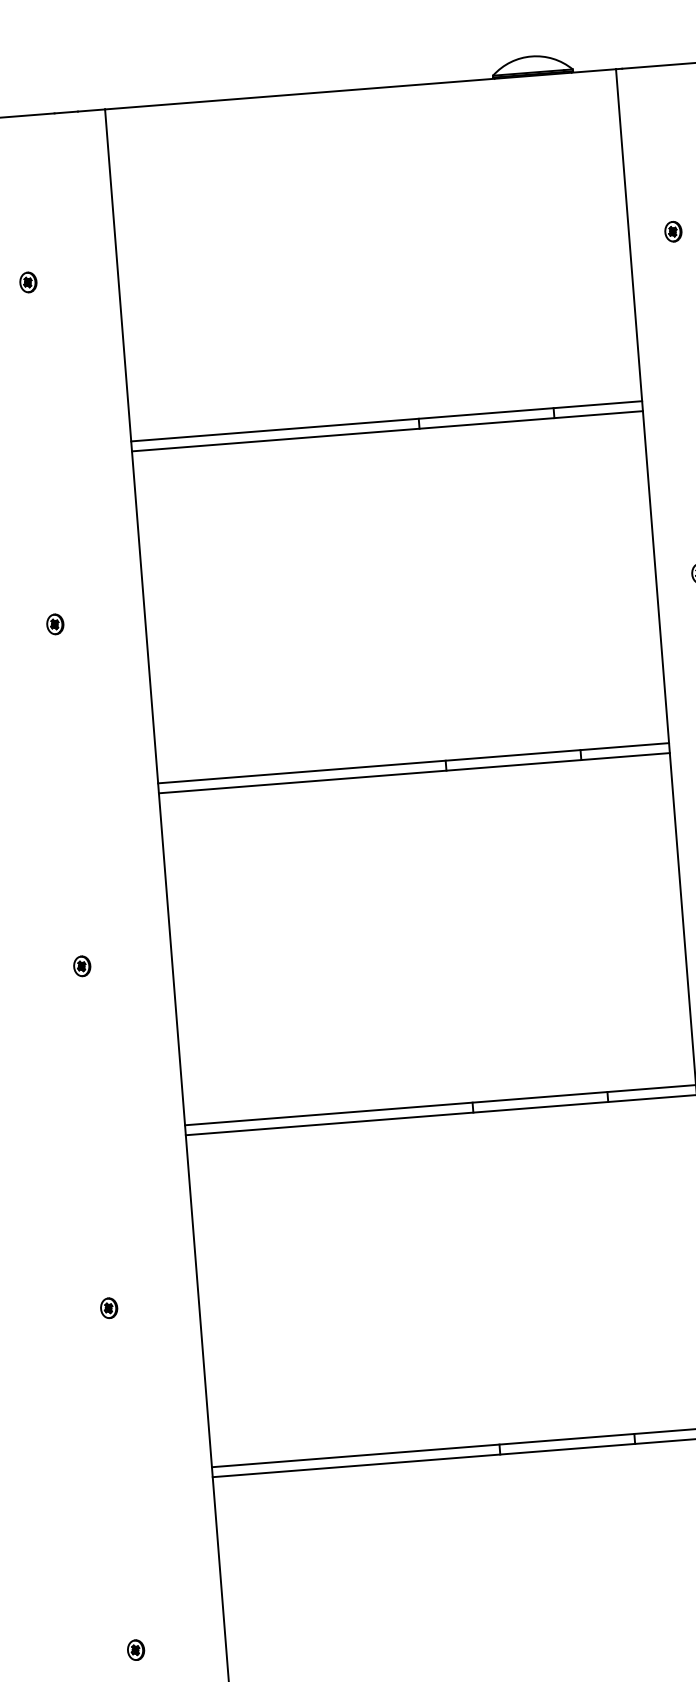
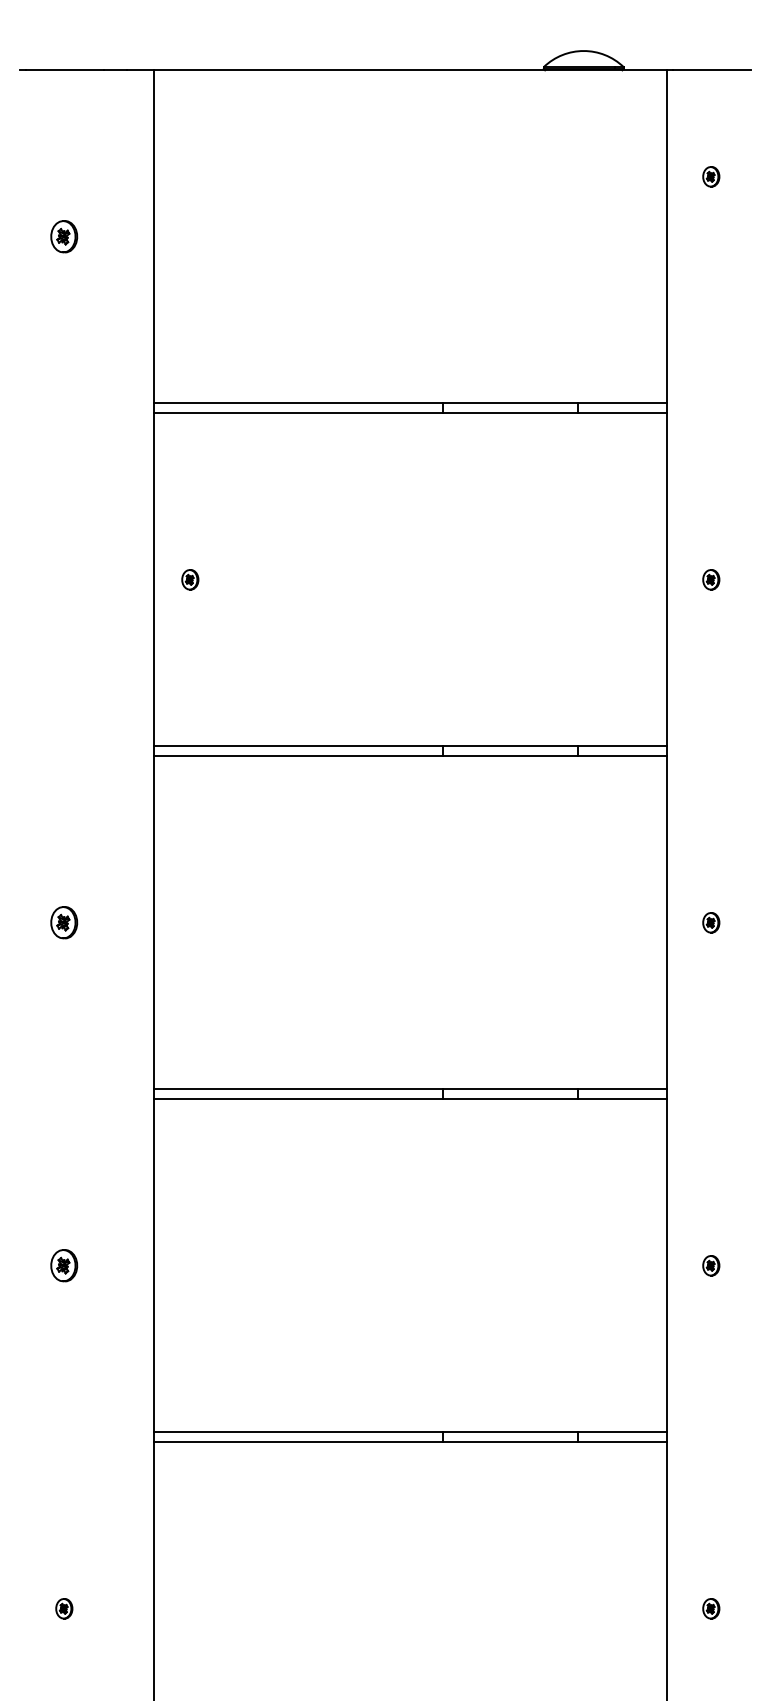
part: (673, 231) -> (711, 176), moved
part: (28, 282) -> (64, 236), size x1.6
part: (55, 624) -> (190, 579), moved
part: (82, 966) -> (64, 922), size x1.6
part: (109, 1307) -> (64, 1265), size x1.6

